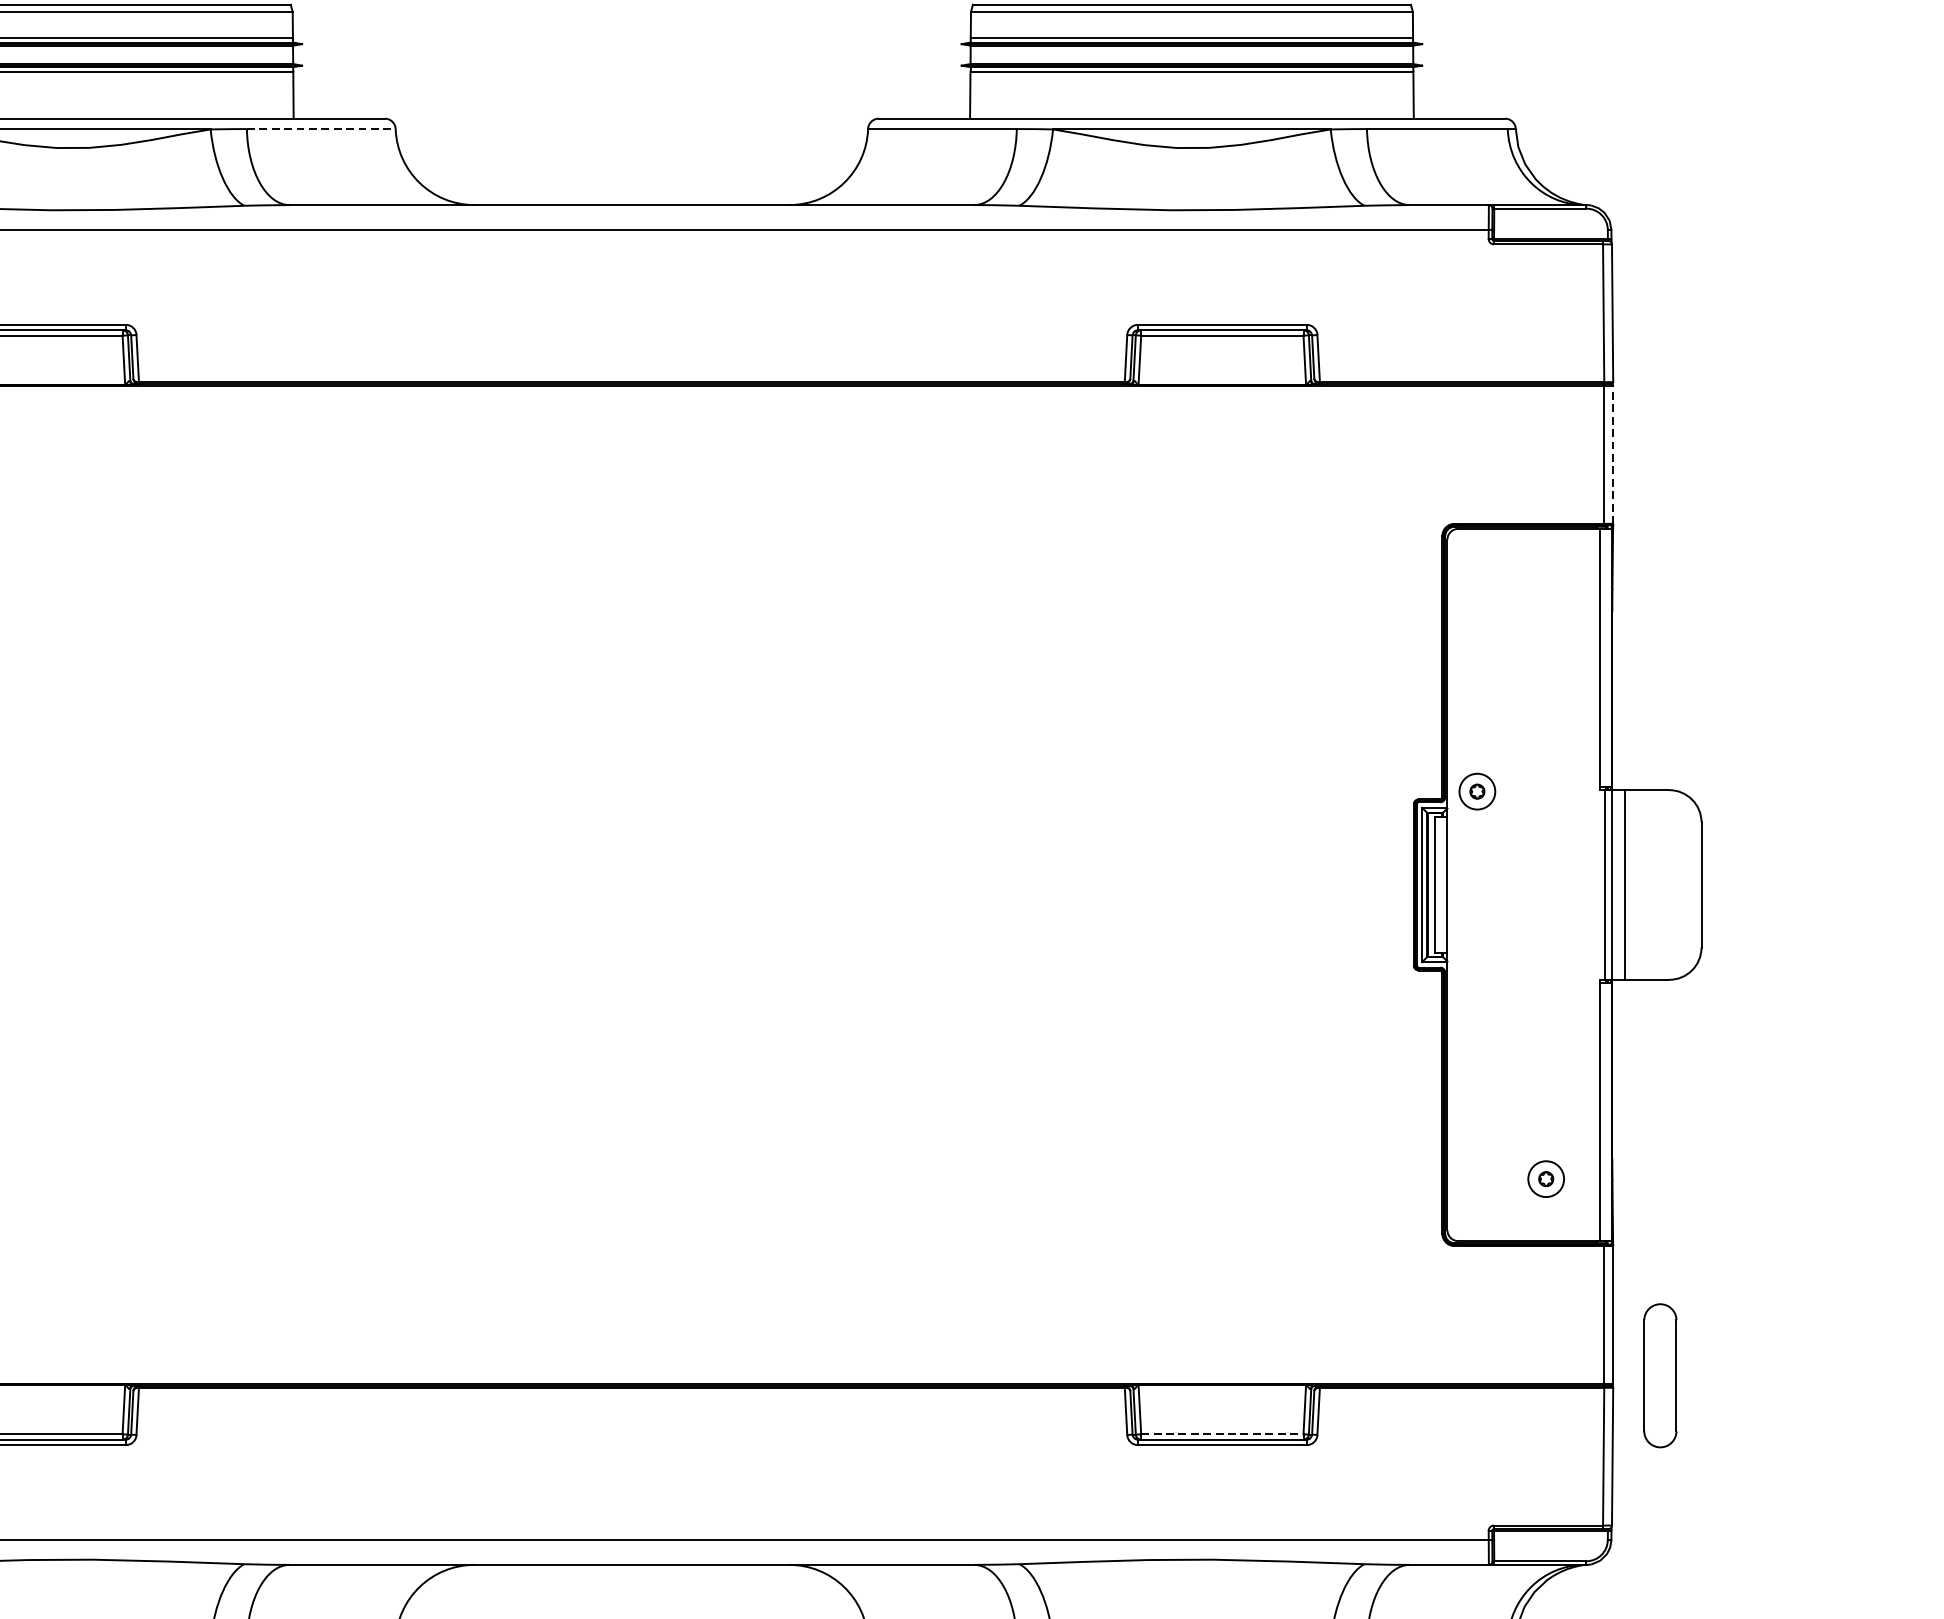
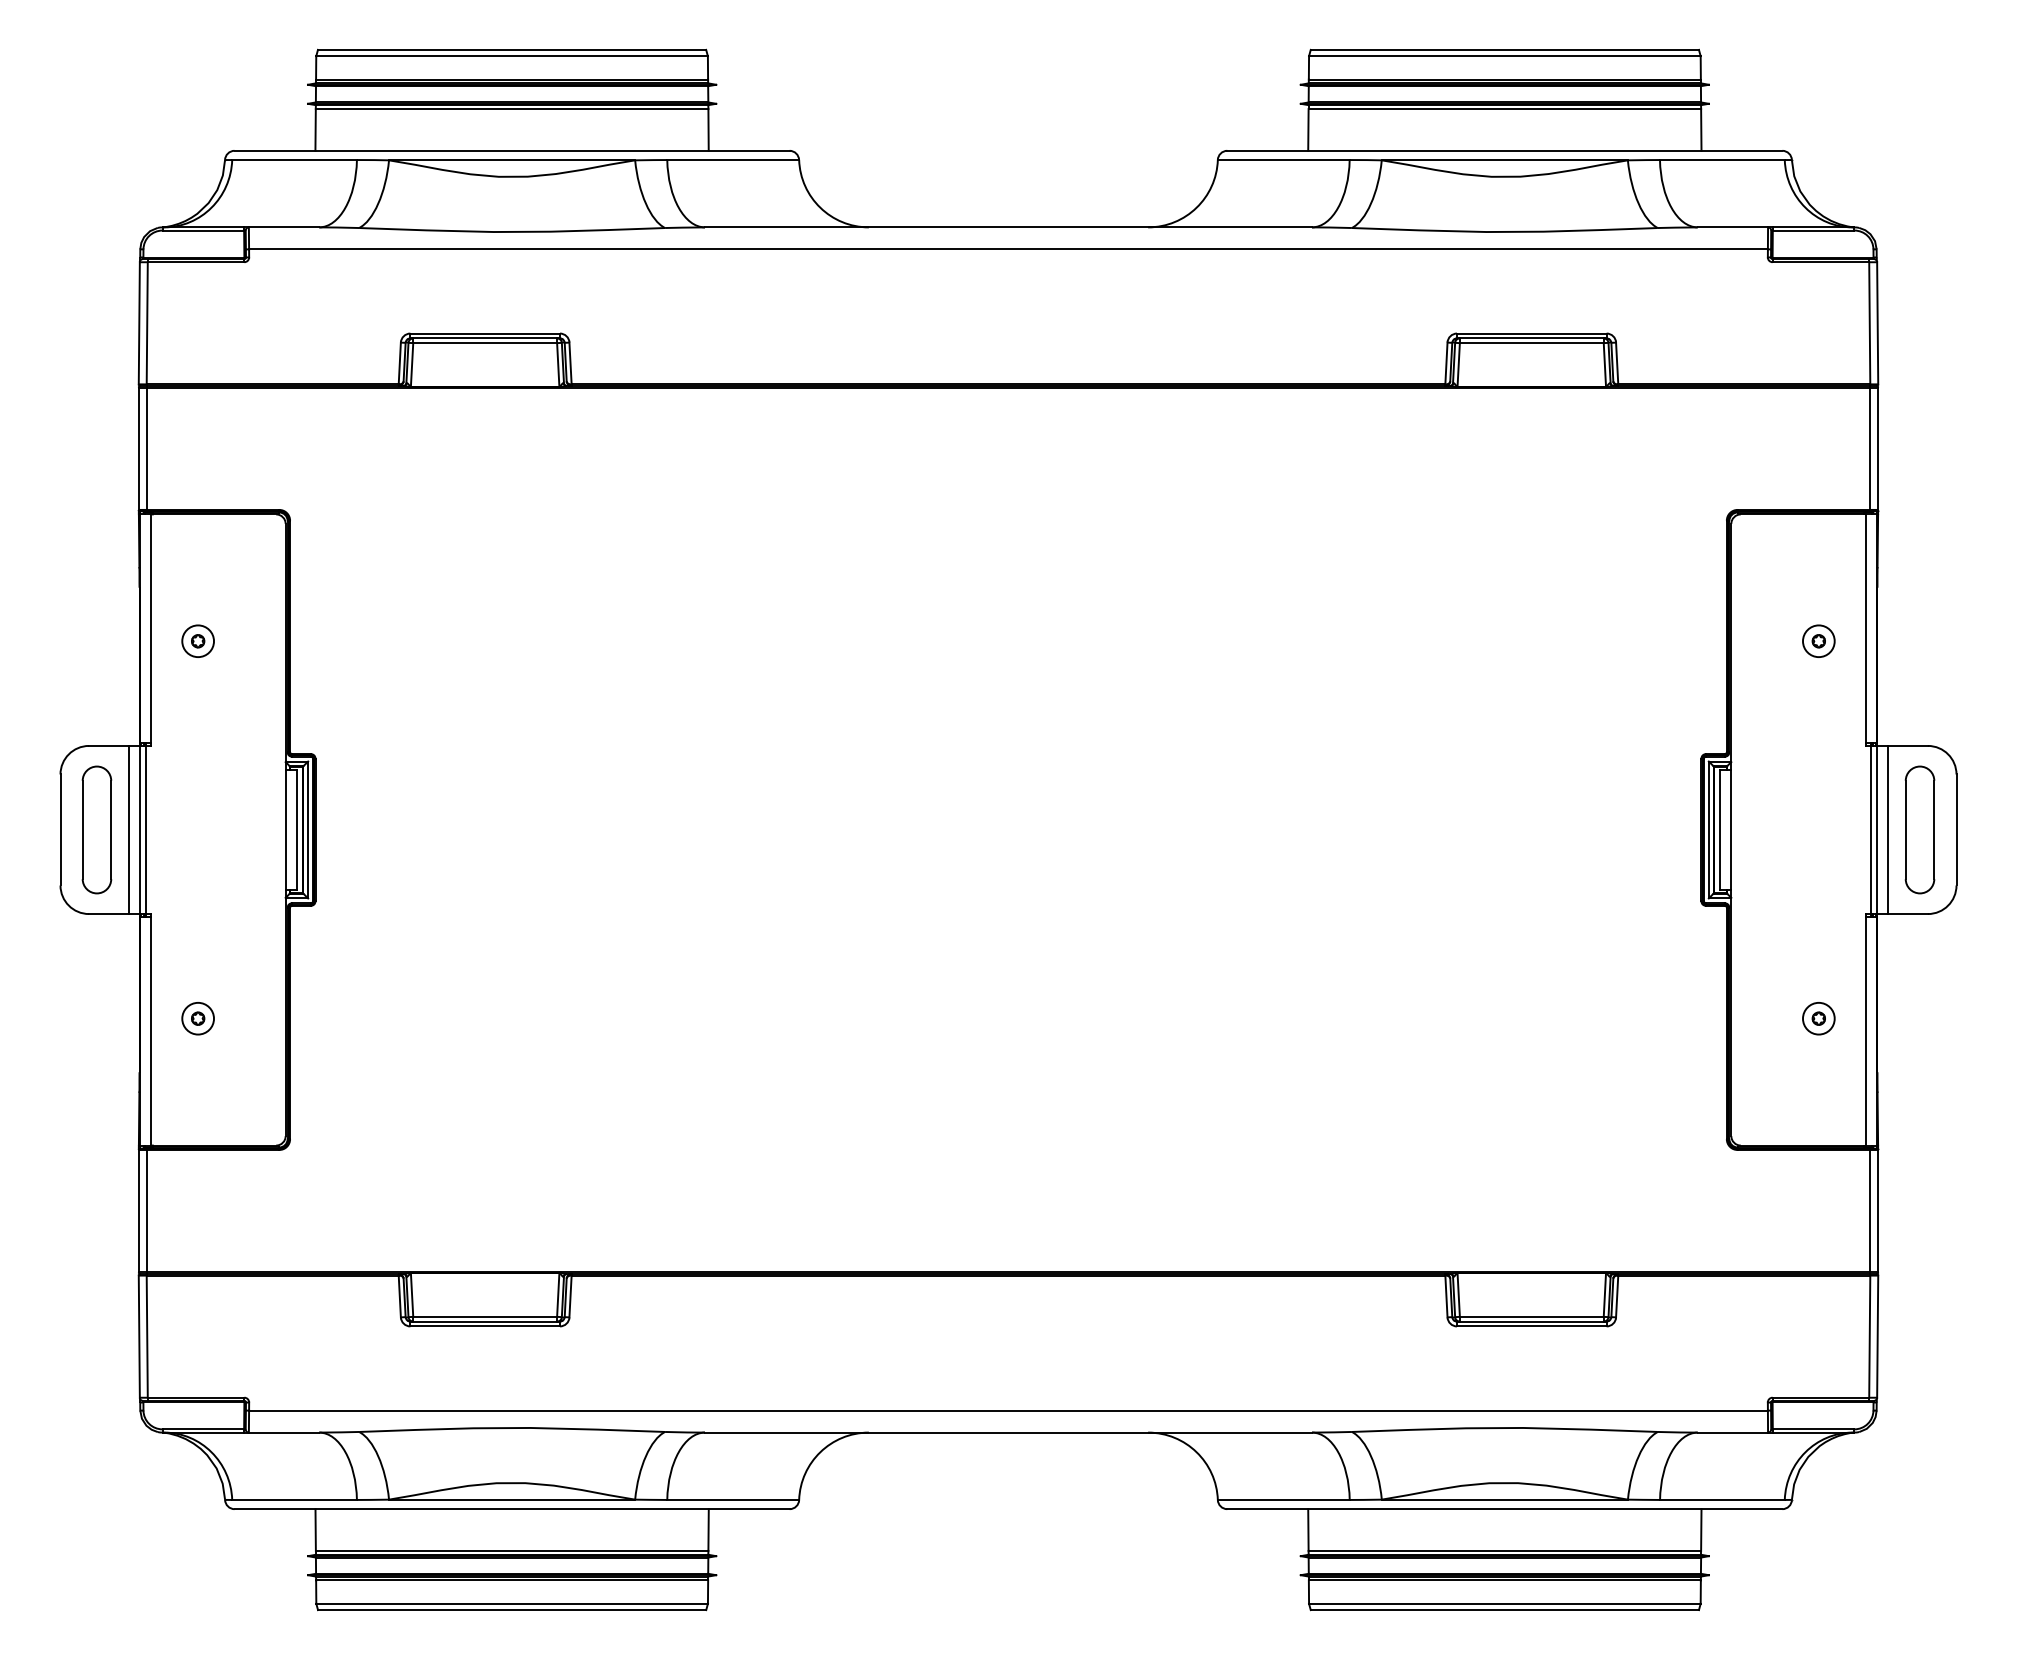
line: (321, 129) -> (733, 160), dashed -> solid
line: (1613, 454) -> (1878, 448), dashed -> solid
part: (1476, 790) -> (1818, 640), moved
part: (1545, 1178) -> (1818, 1018), moved
part: (1659, 1375) -> (1919, 829), moved
line: (1221, 1433) -> (1531, 1316), dashed -> solid

